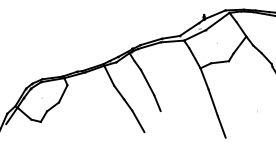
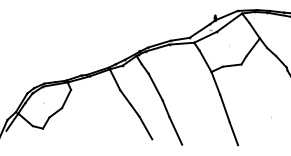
line: (166, 123) -> (175, 130), added

